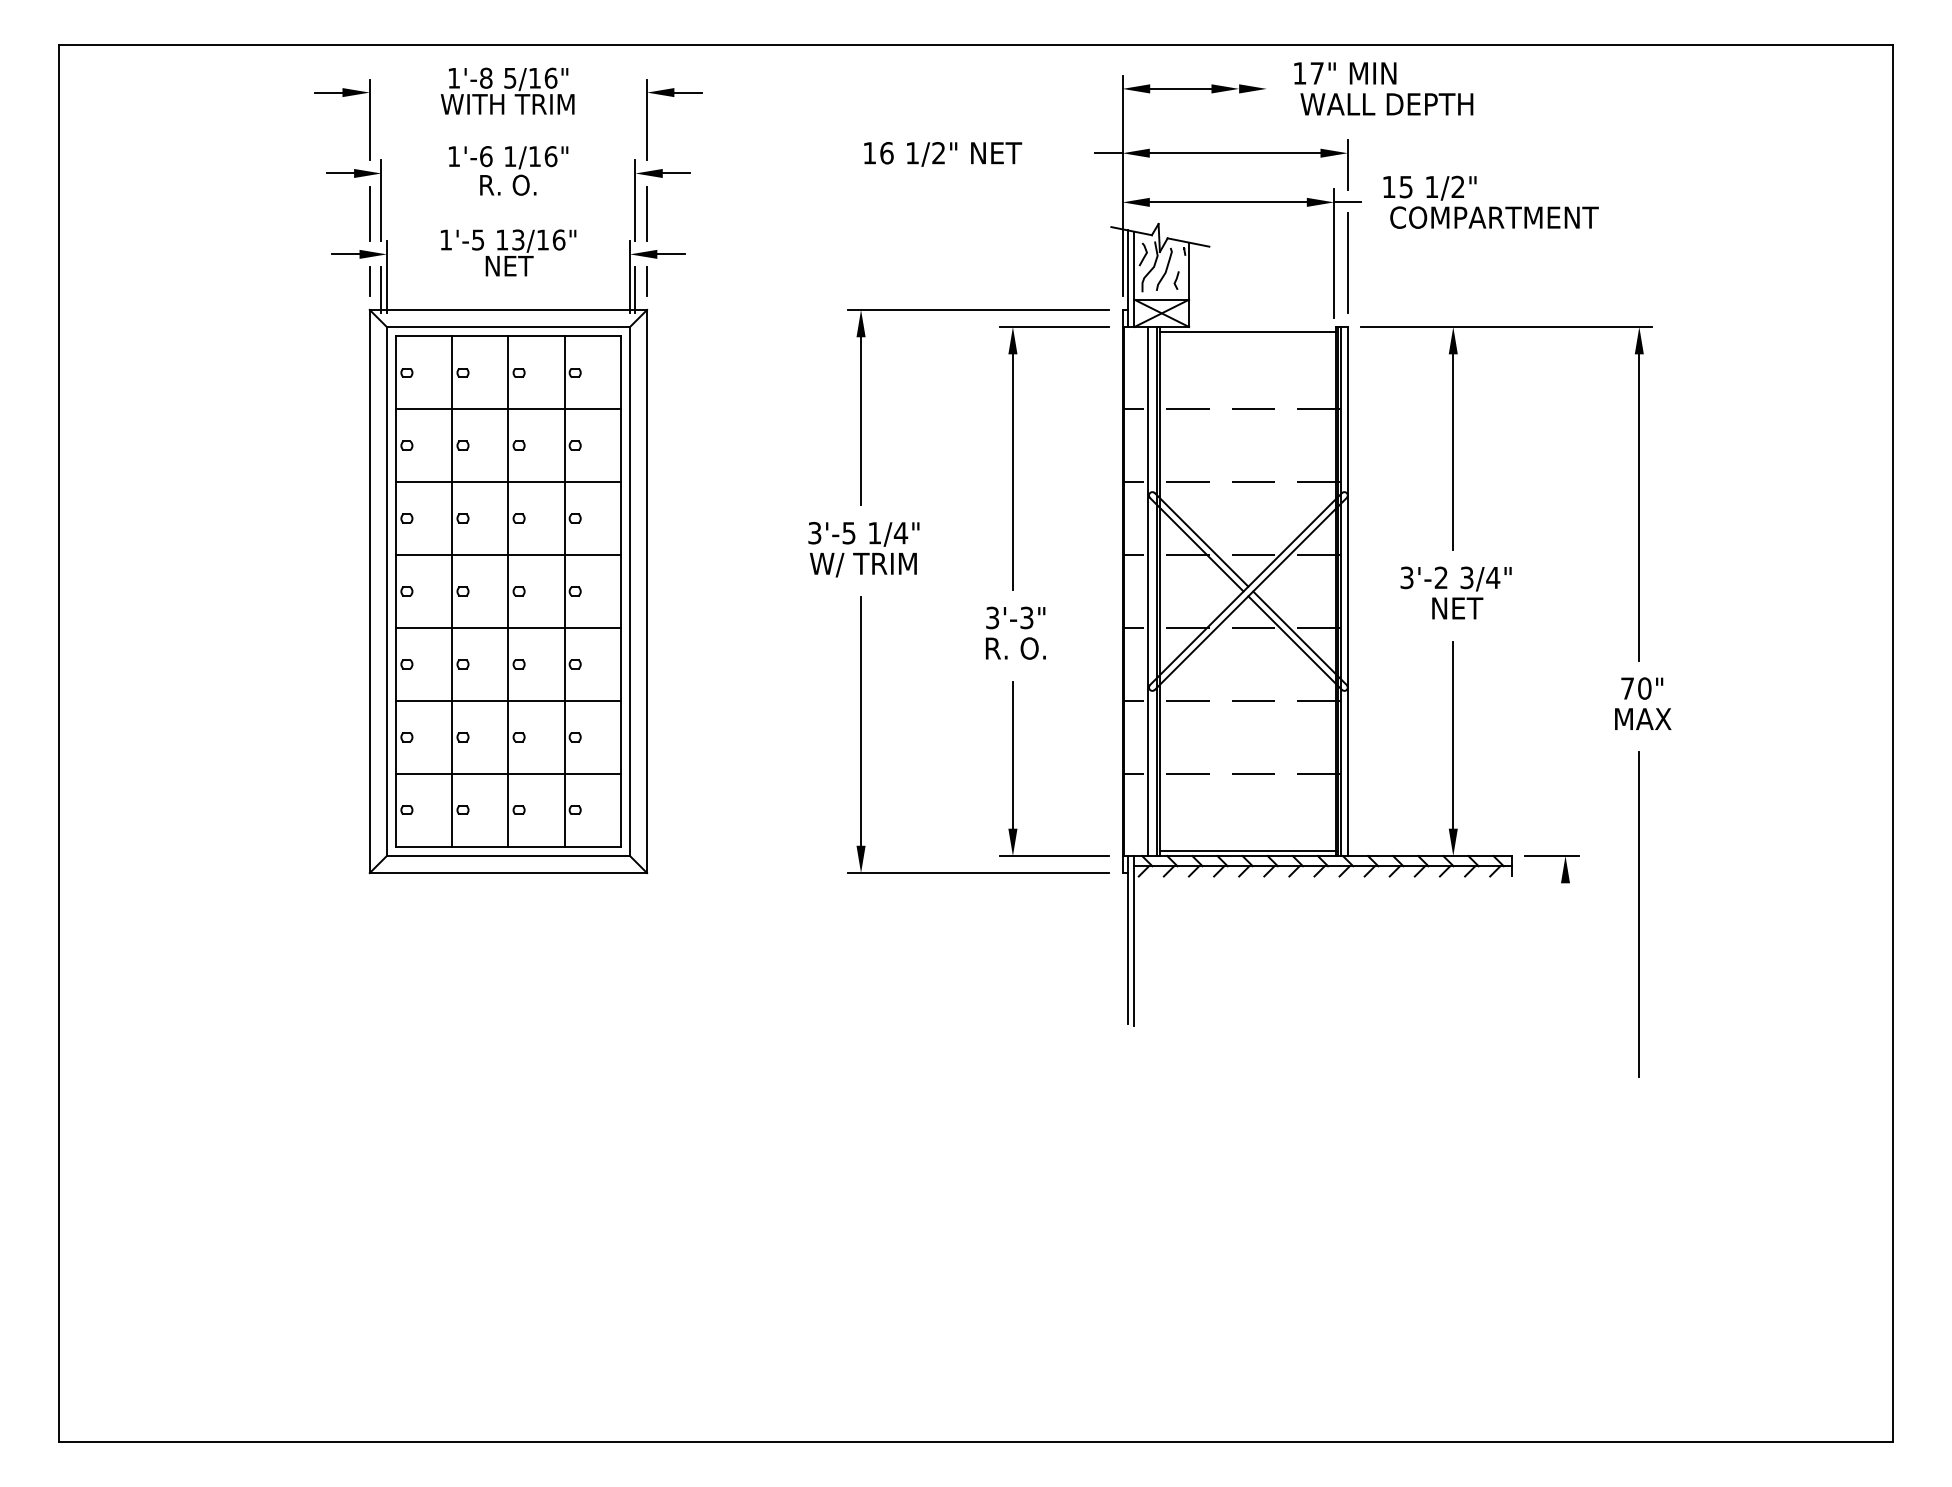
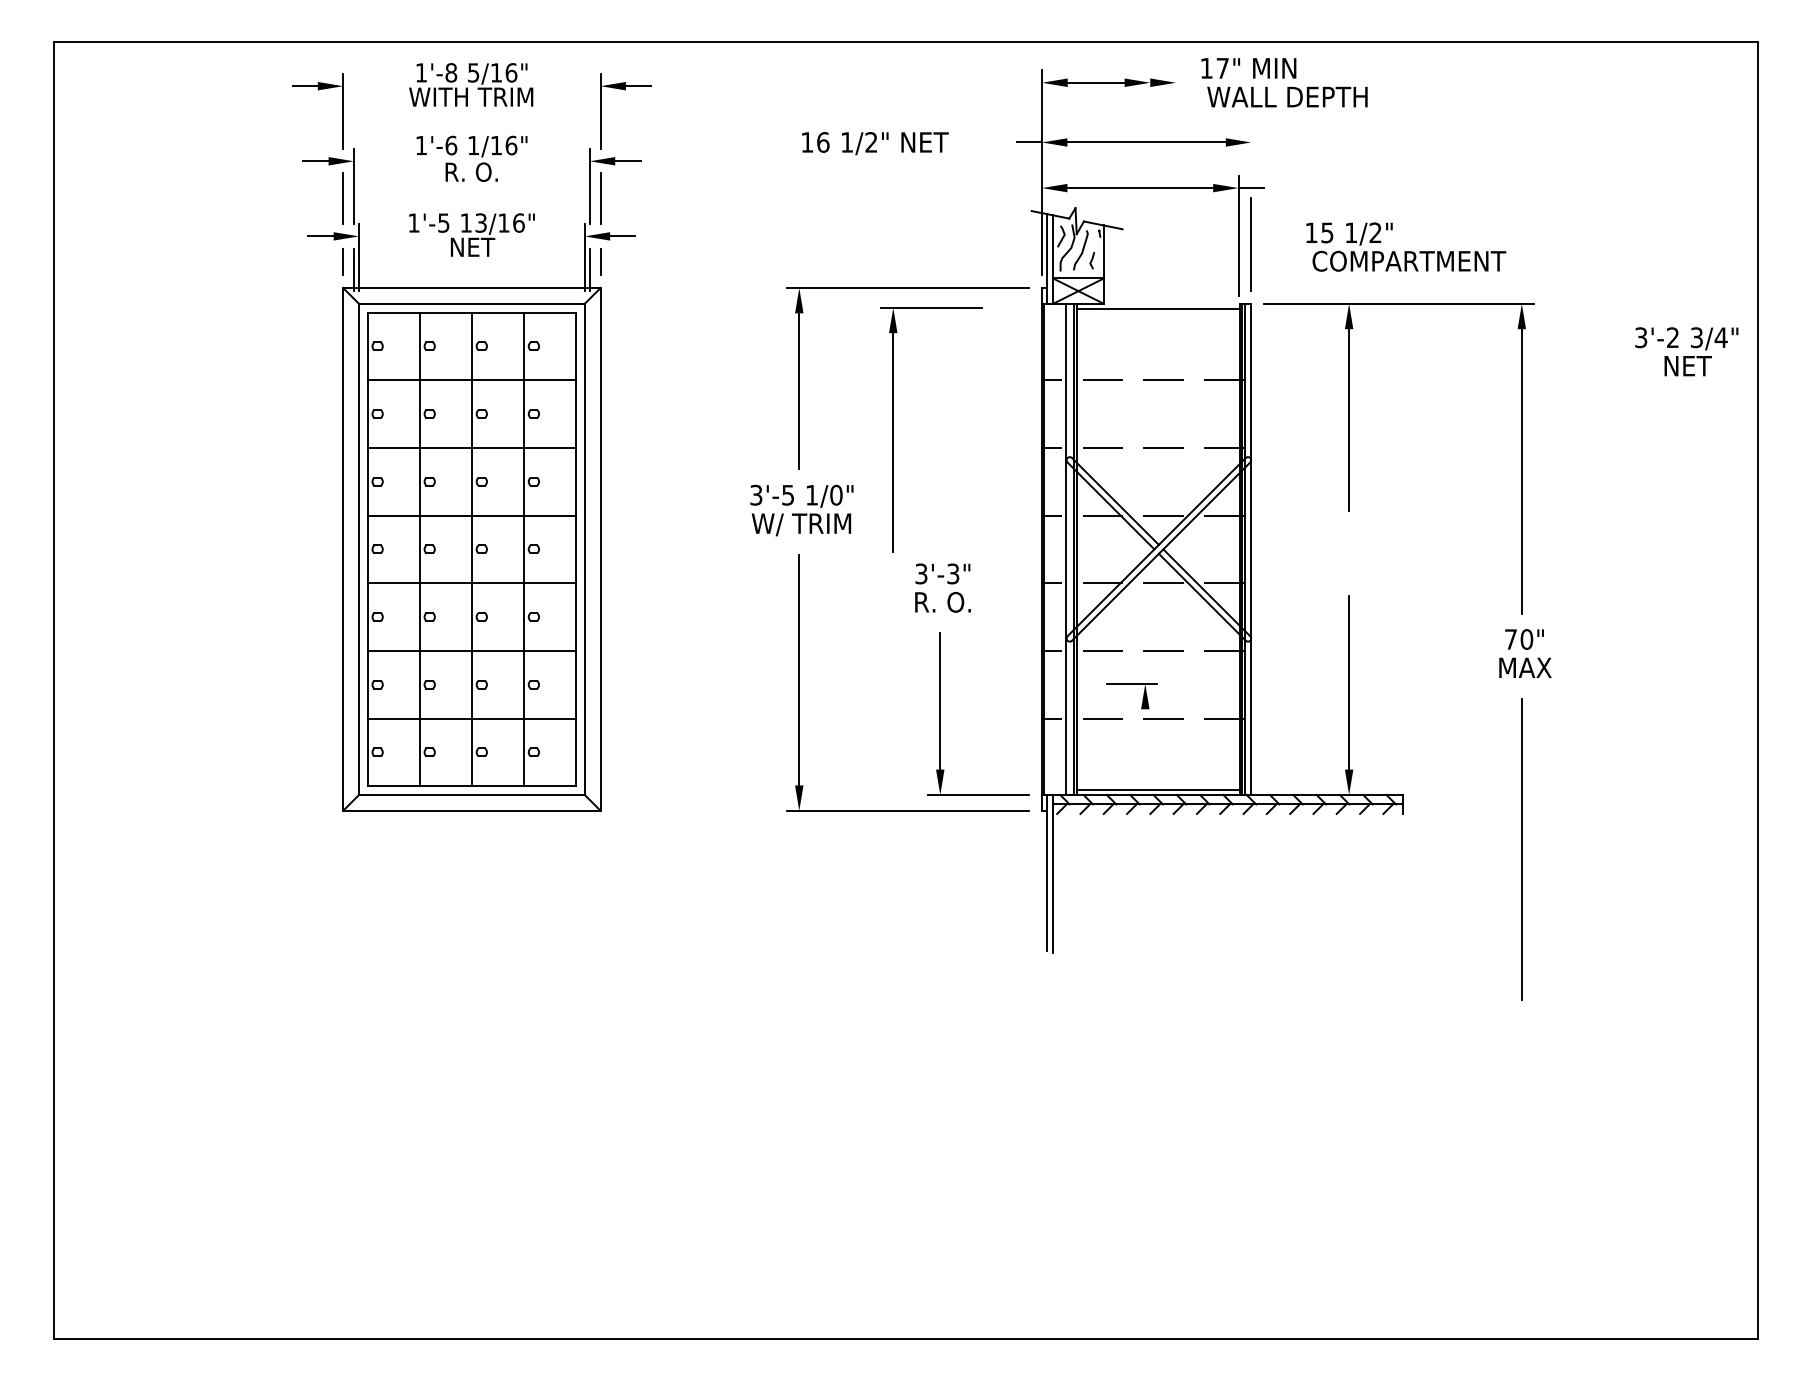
line: (1348, 165) -> (1251, 153), removed
text: (1491, 201) -> (1406, 246), moved
part: (1013, 458) -> (893, 429), moved
text: (900, 532) -> (835, 494), 1/4" -> 1/0"
text: (1455, 592) -> (1686, 351), moved
part: (1562, 872) -> (1142, 699), moved

